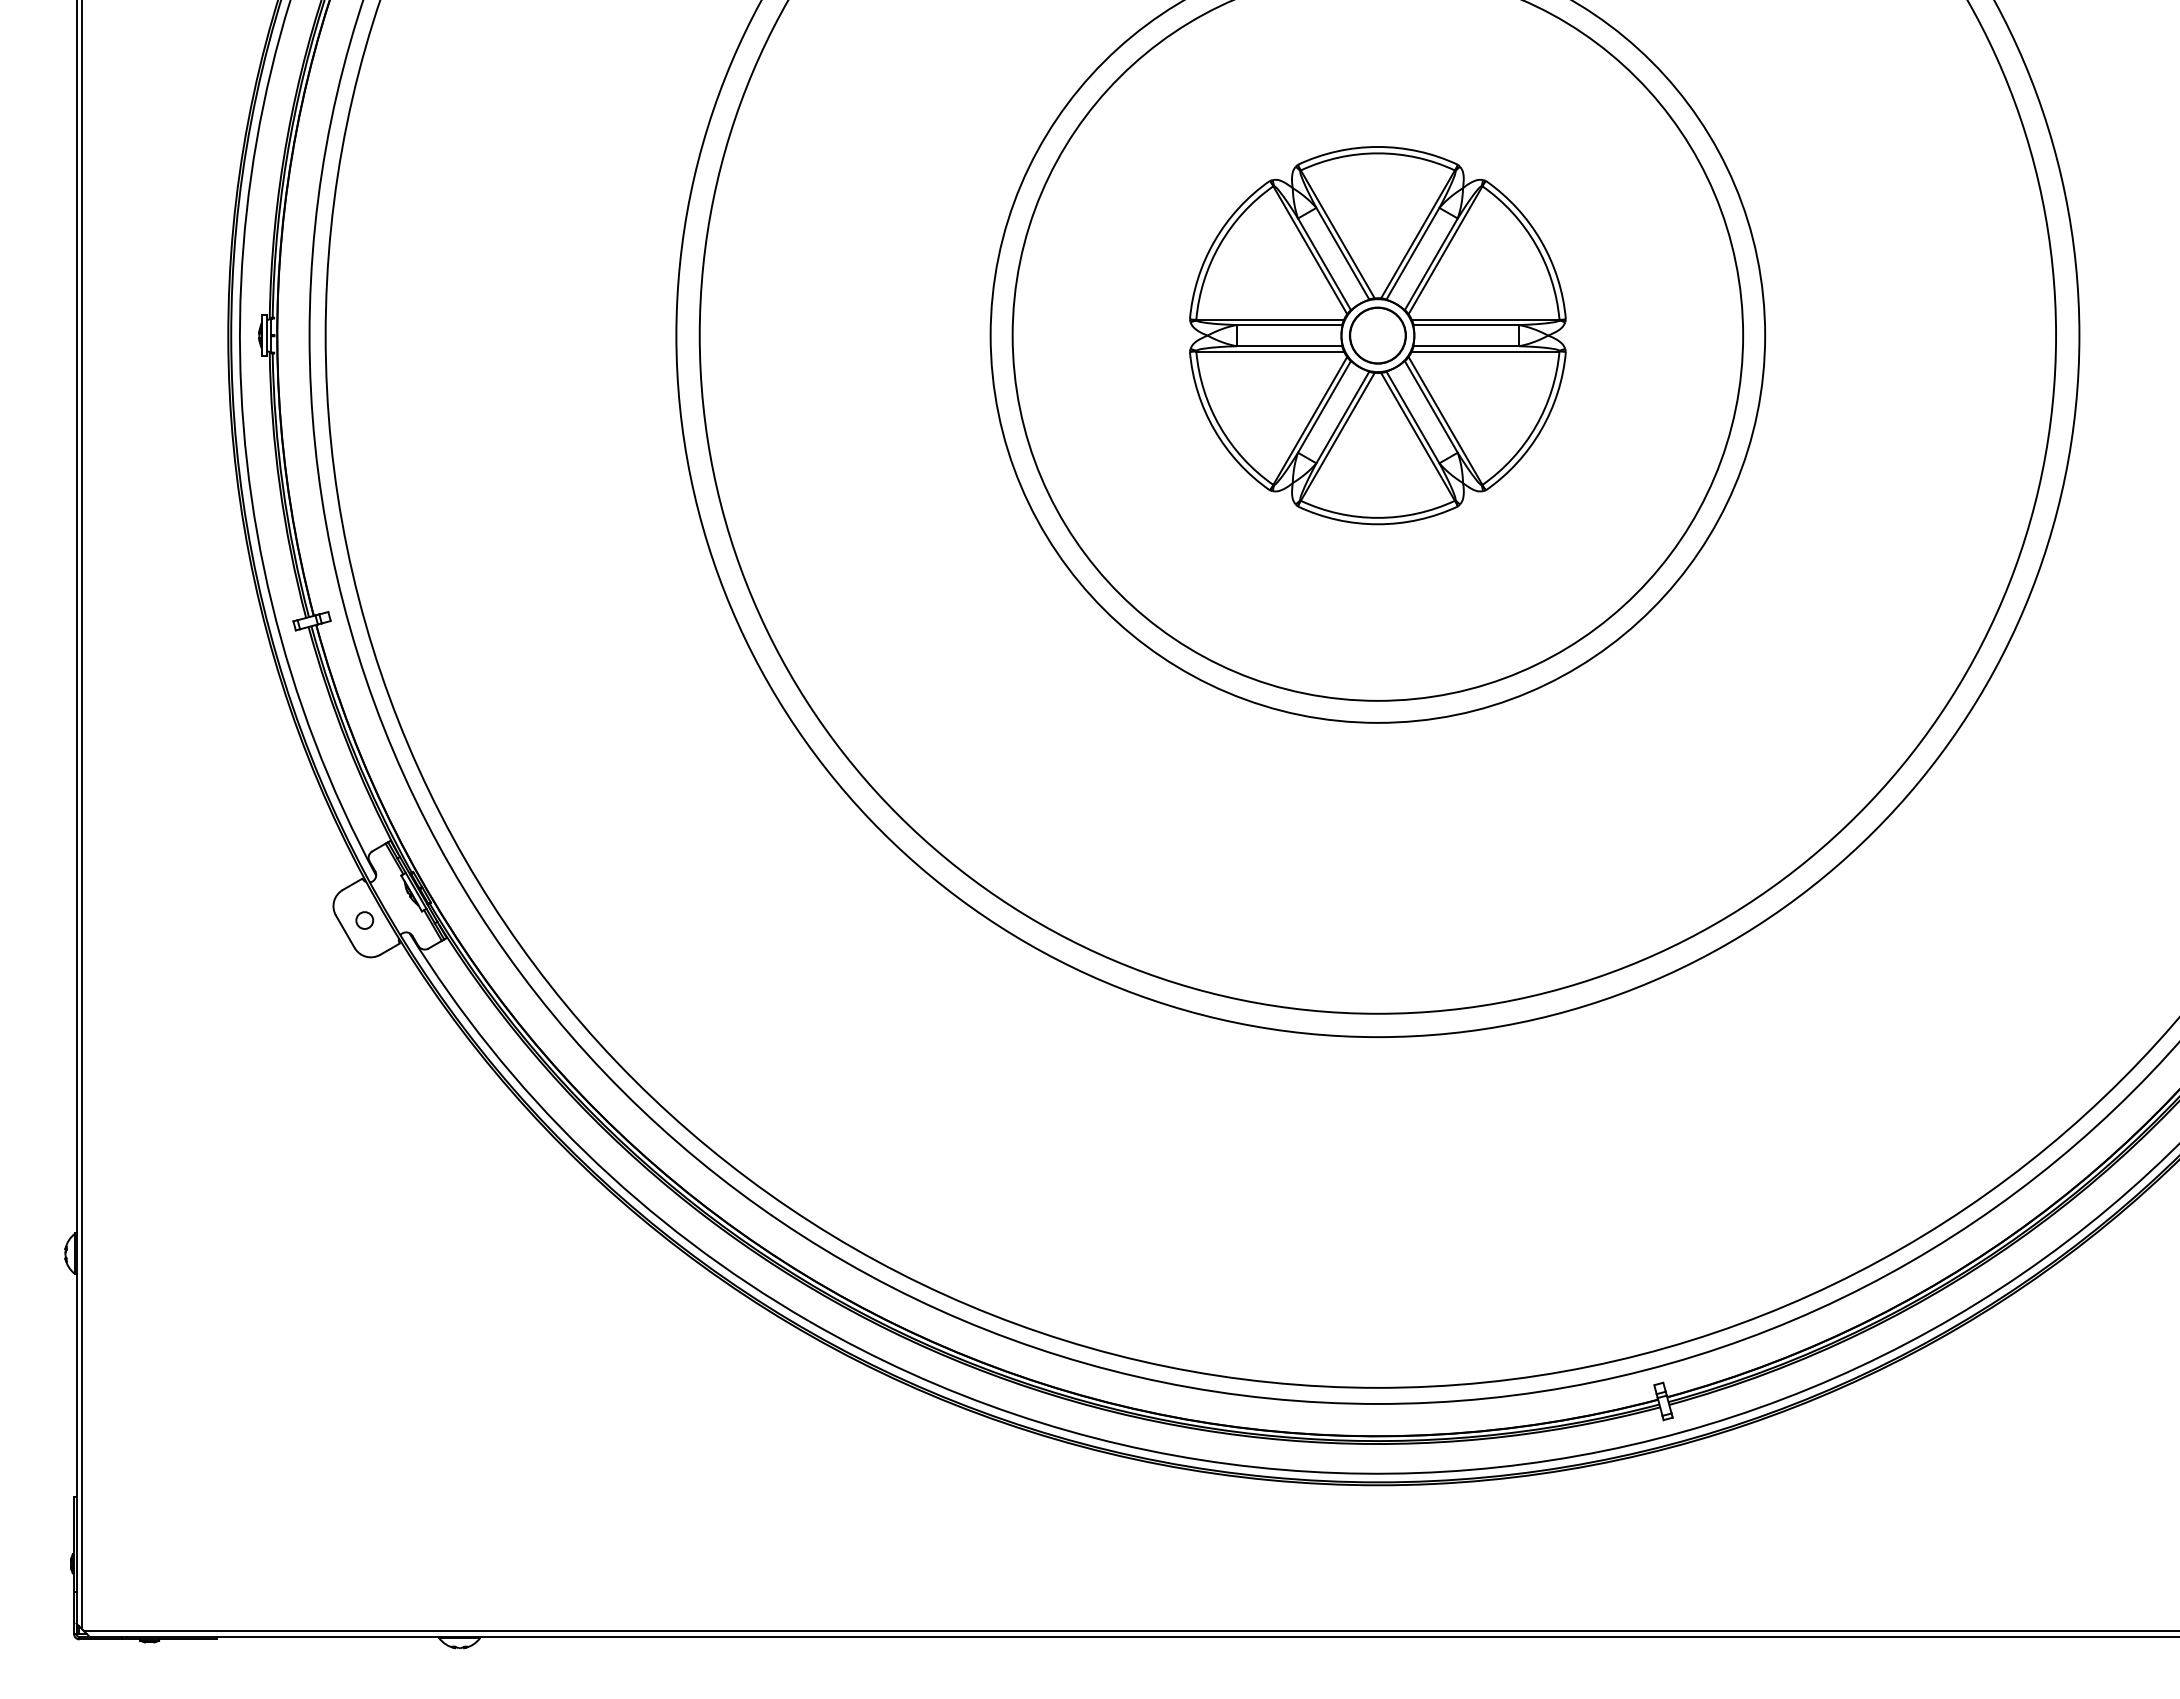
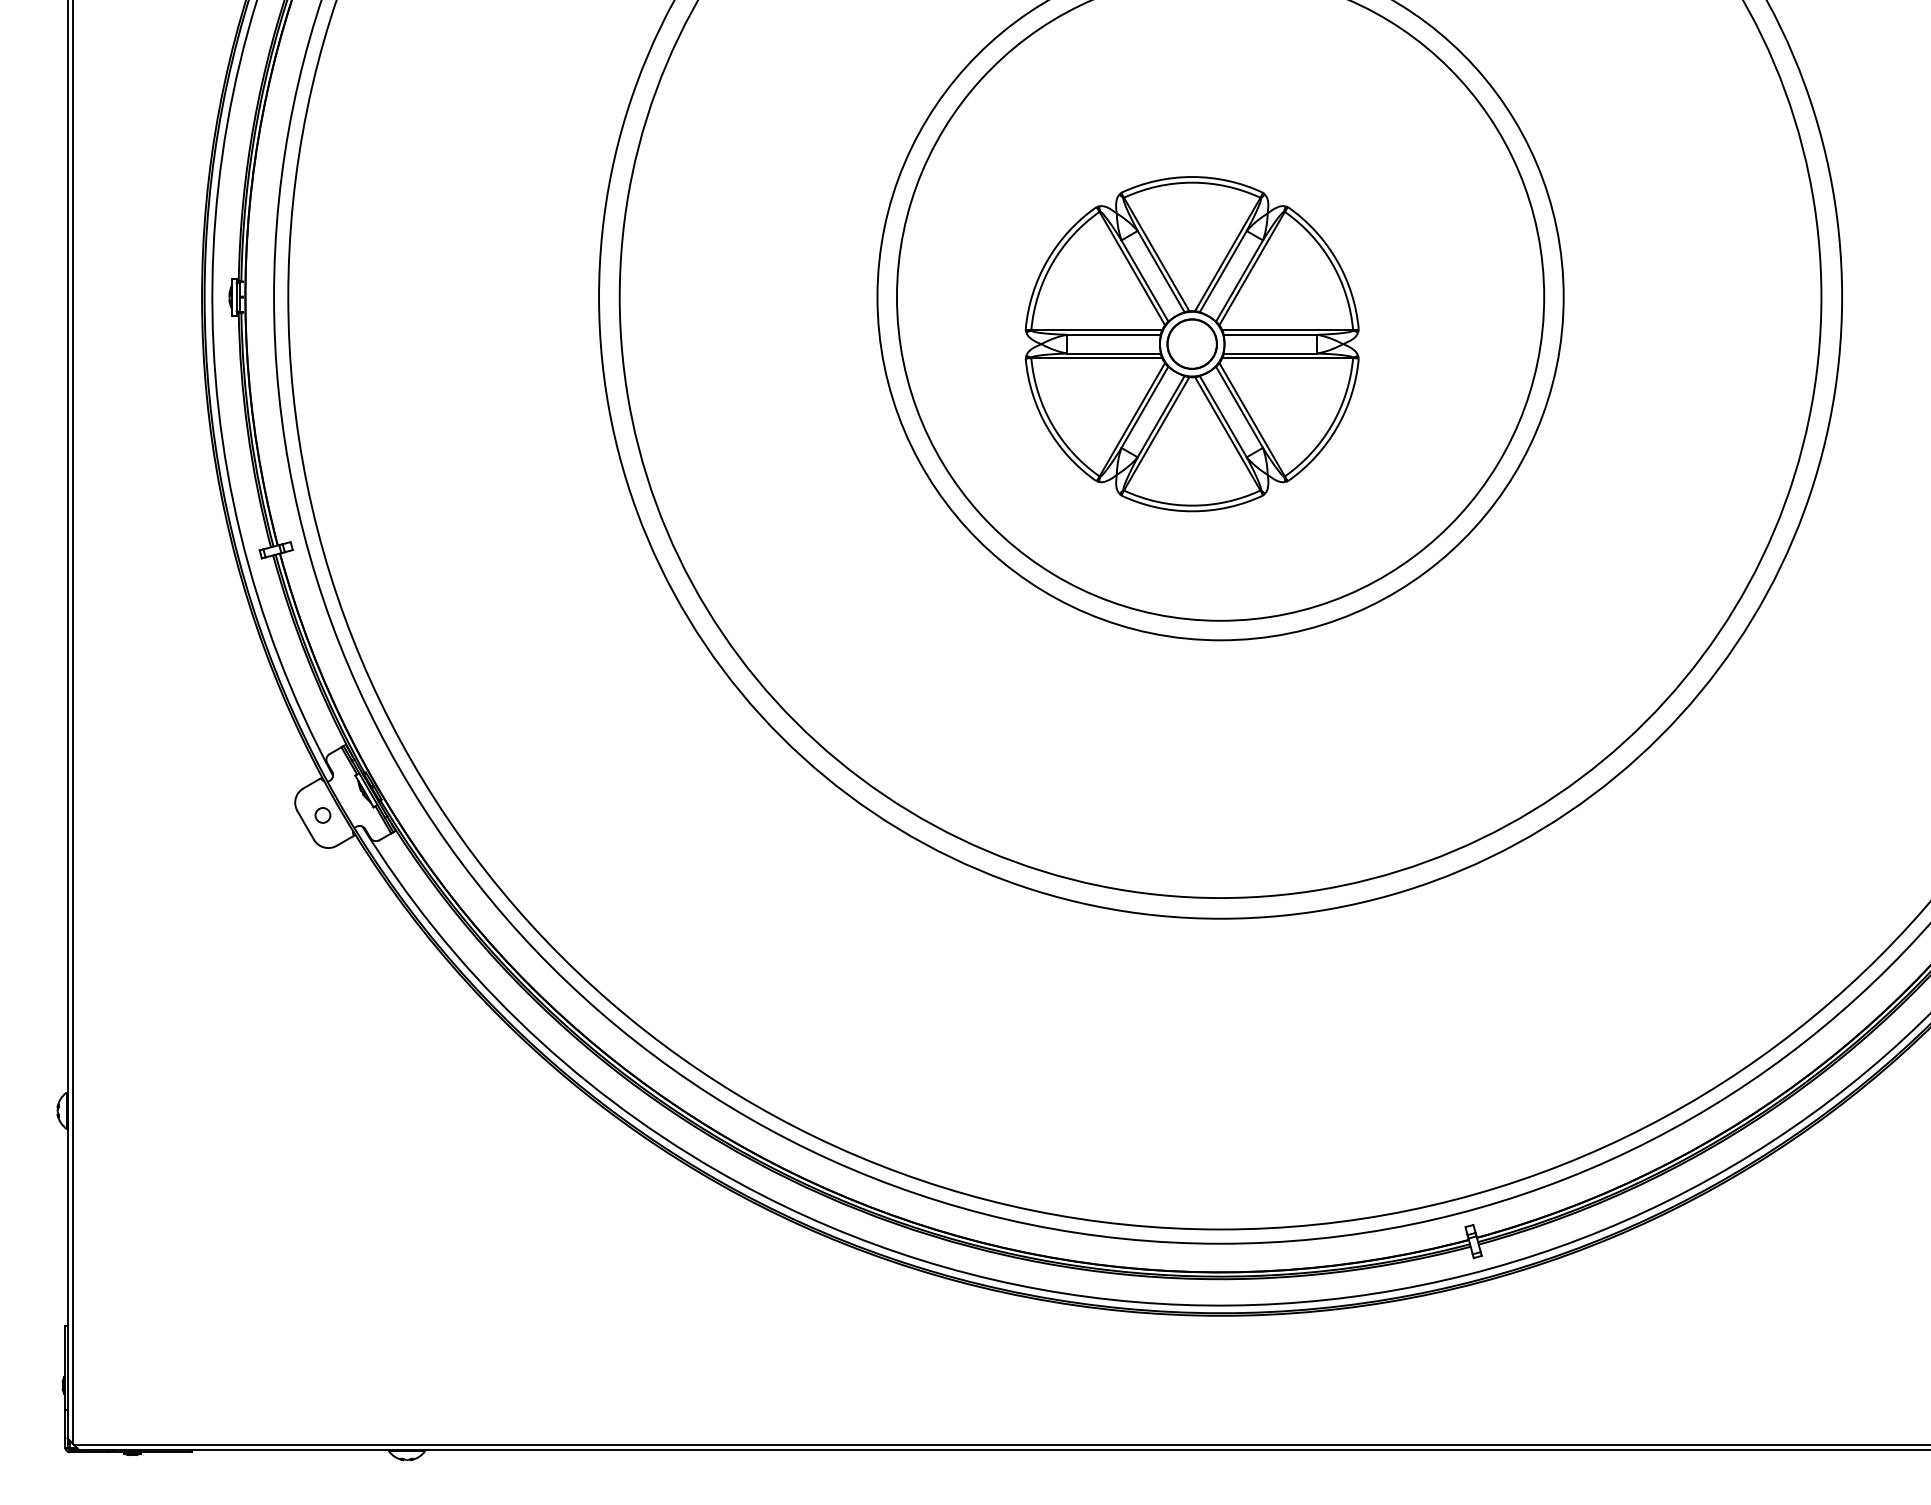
part: (1377, 335) -> (1191, 344), moved

